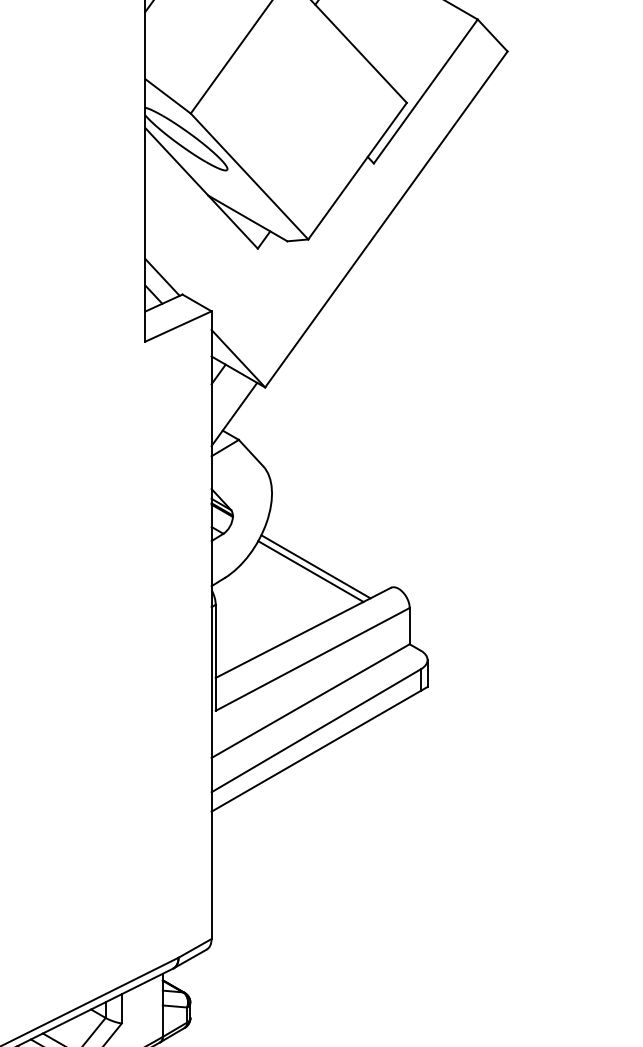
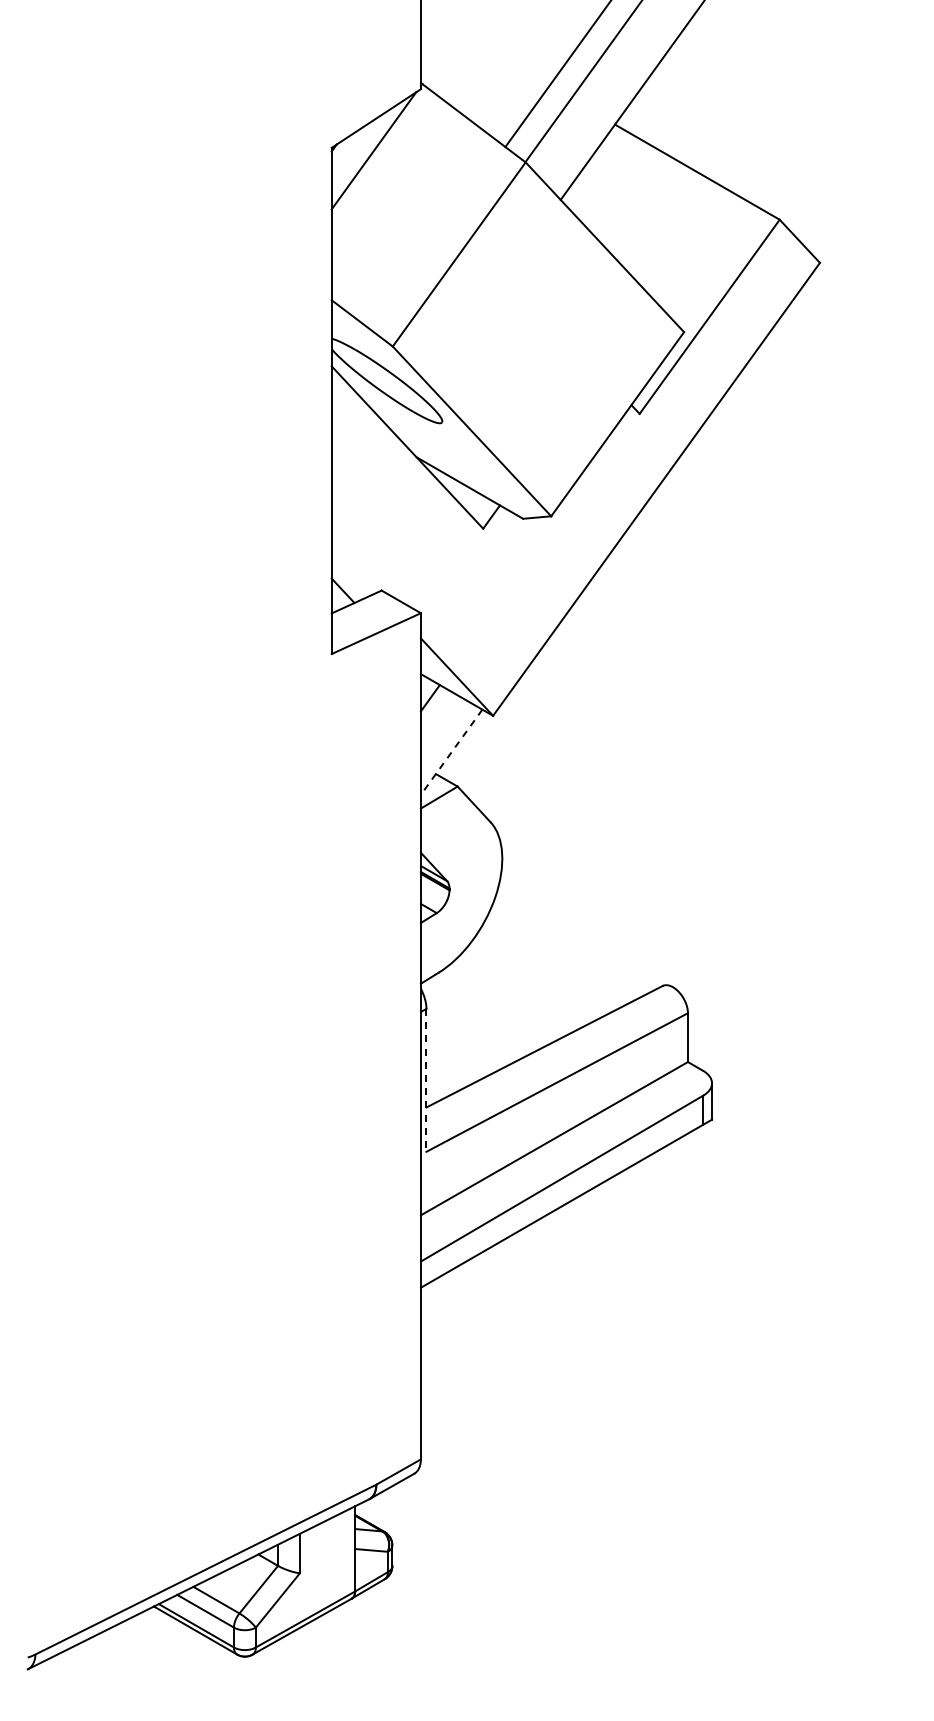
line: (162, 277) -> (354, 567), removed
line: (234, 414) -> (451, 752), solid -> dashed
line: (315, 566) -> (561, 957), removed
line: (310, 571) -> (554, 964), removed
line: (215, 657) -> (426, 1080), solid -> dashed

